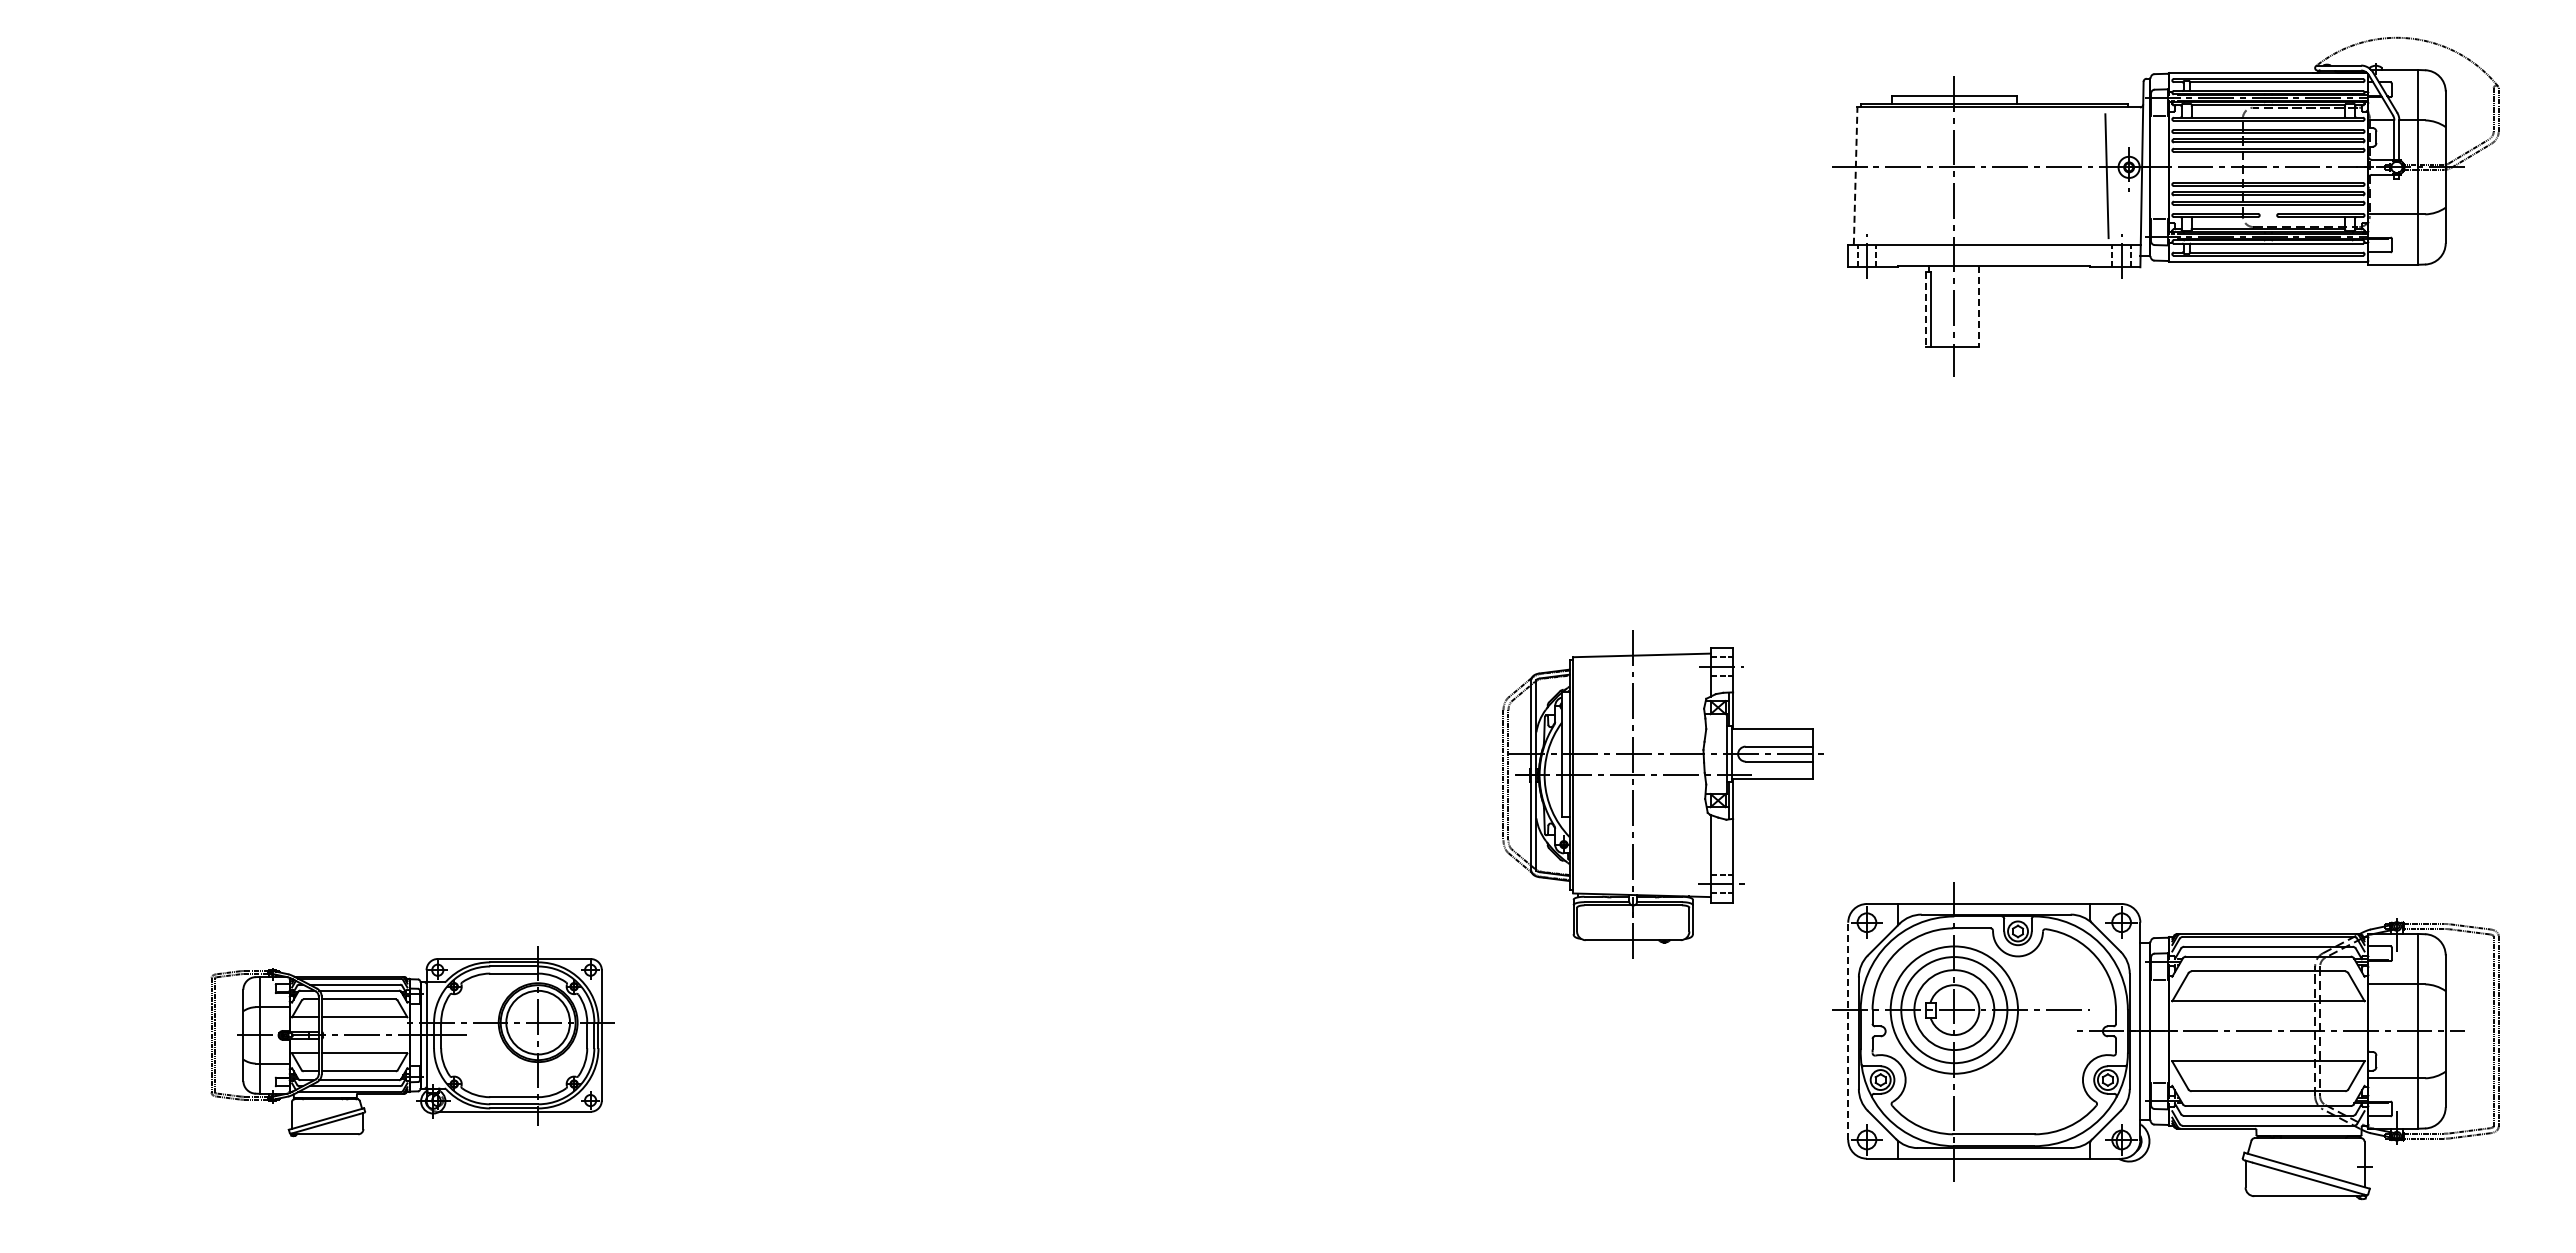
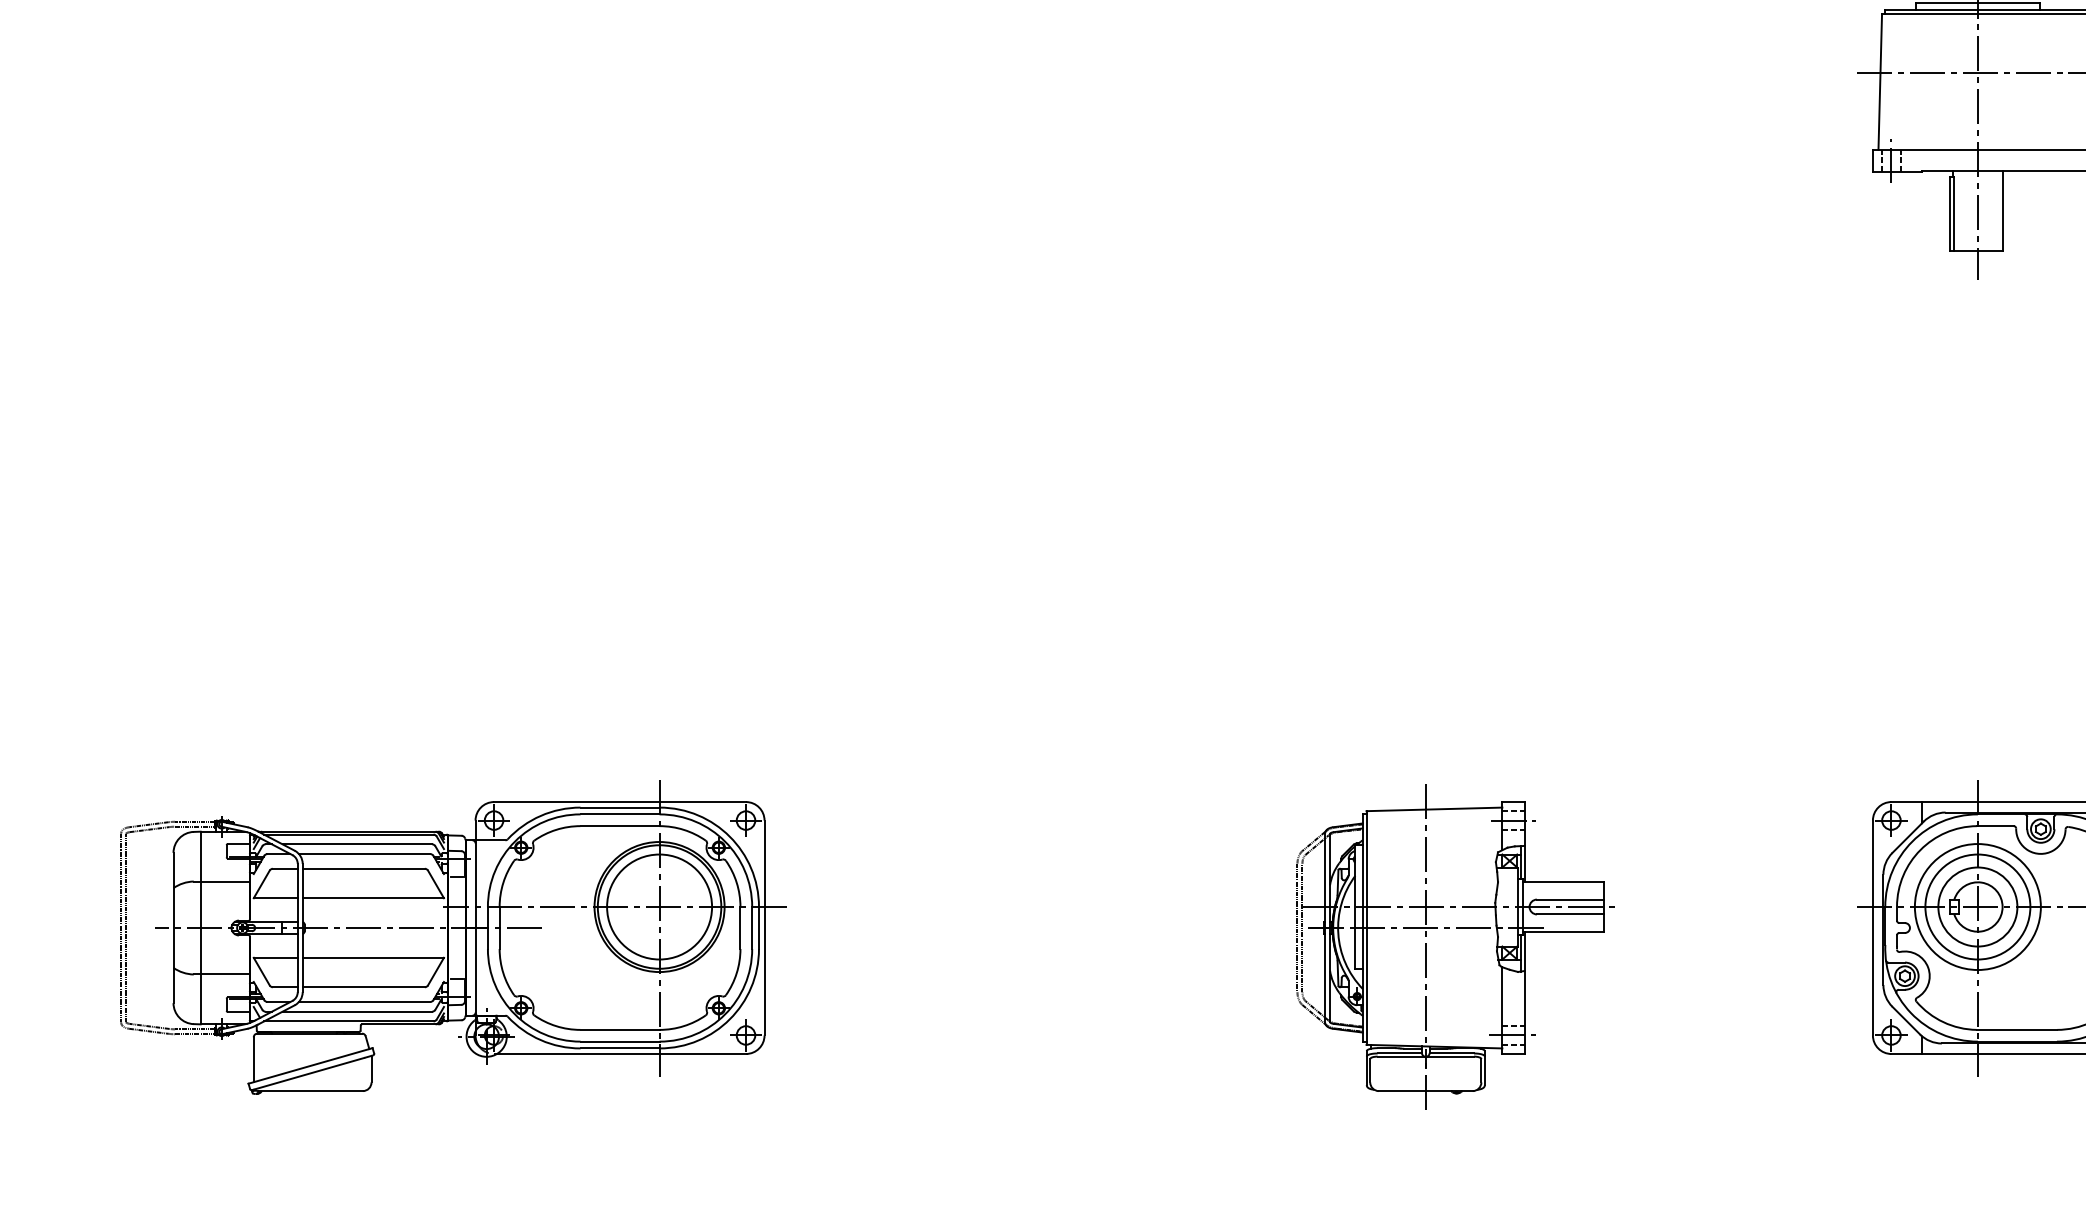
line: (1855, 176) -> (1880, 82), dashed -> solid
line: (1979, 306) -> (2002, 211), dashed -> solid
line: (1925, 310) -> (1949, 214), dashed -> solid
part: (1662, 794) -> (1454, 946), moved
line: (1848, 1031) -> (1873, 928), dashed -> solid
part: (412, 1041) -> (452, 938), size x1.67

